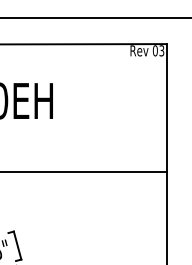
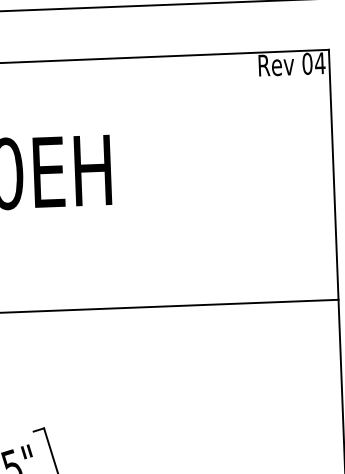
text: (161, 50) -> (319, 62), 03 -> 04

